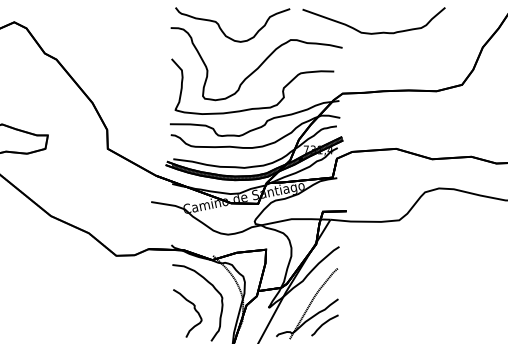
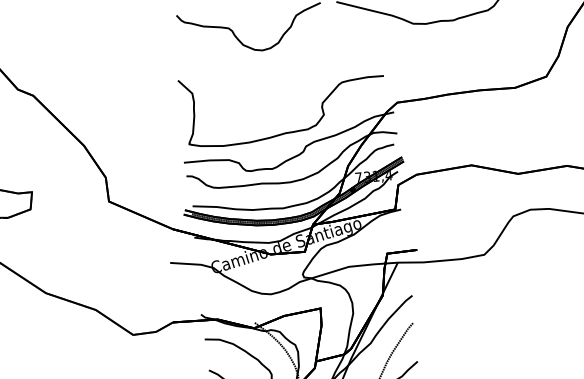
part: (256, 64) -> (285, 76), removed

